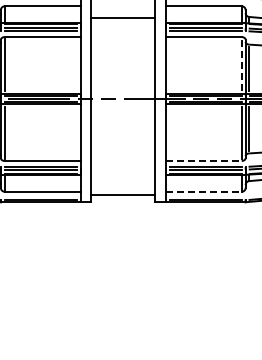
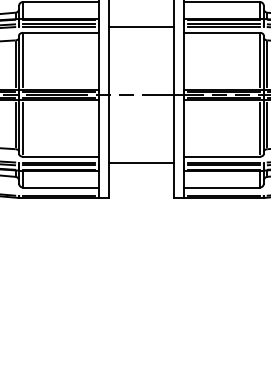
line: (123, 17) -> (141, 26), moved
line: (241, 64) -> (259, 60), dashed -> solid
line: (204, 160) -> (222, 156), dashed -> solid
line: (204, 191) -> (222, 187), dashed -> solid
line: (123, 194) -> (141, 162), moved

